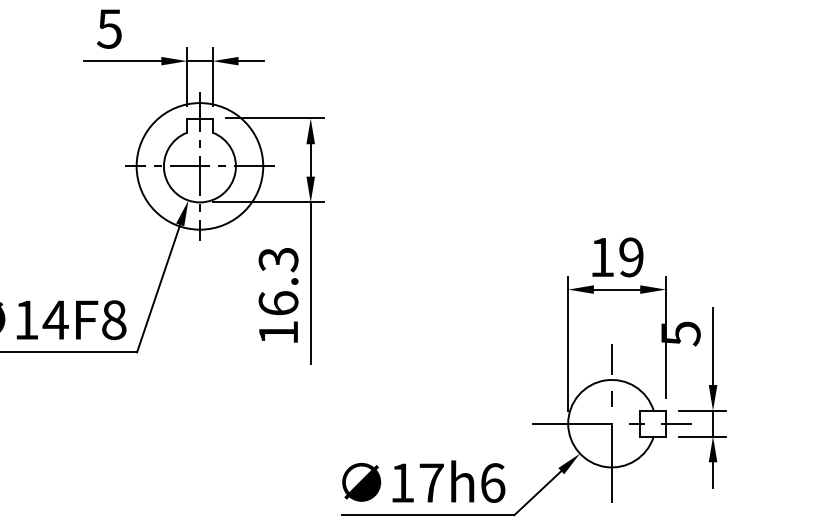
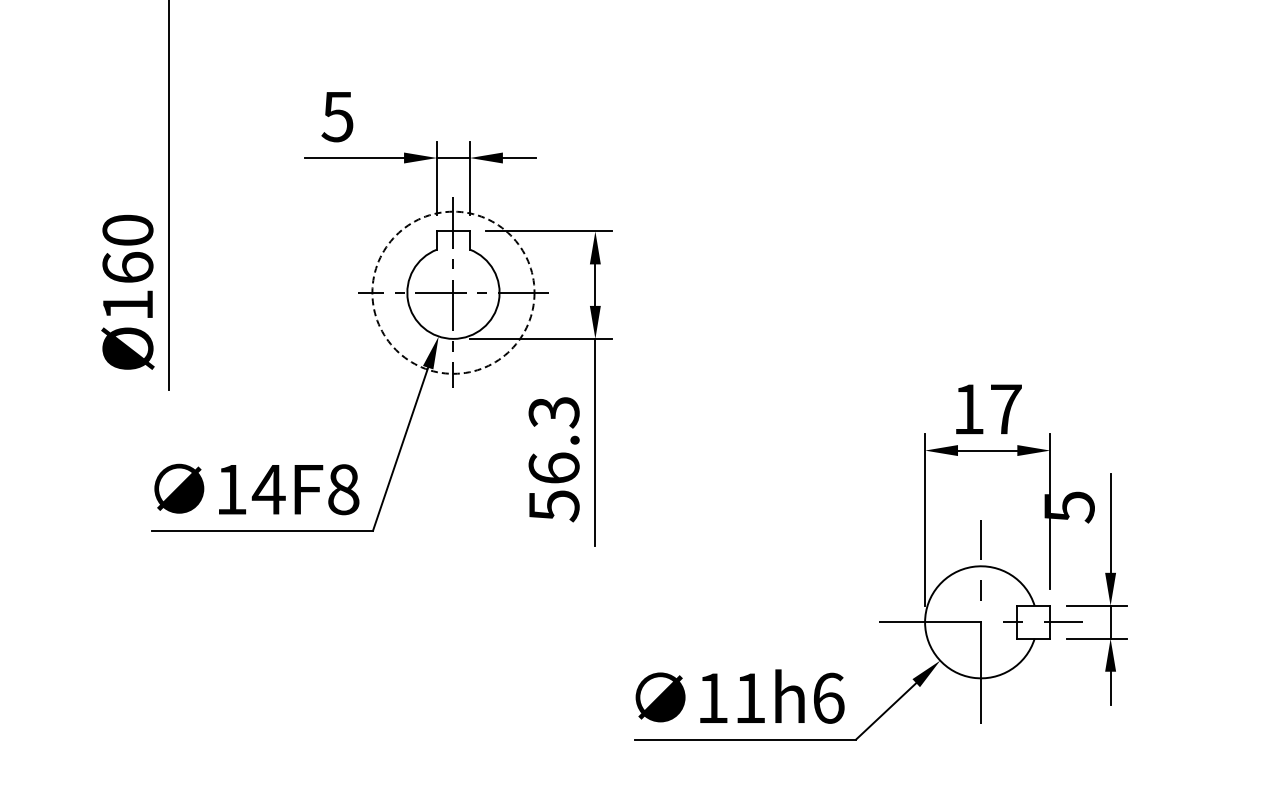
circle: (199, 166) -> (453, 292), solid -> dashed
text: (630, 256) -> (1005, 408), 19 -> 17
text: (278, 333) -> (554, 506), 16.3 -> 56.3
text: (431, 482) -> (750, 697), 17h6 -> 11h6

